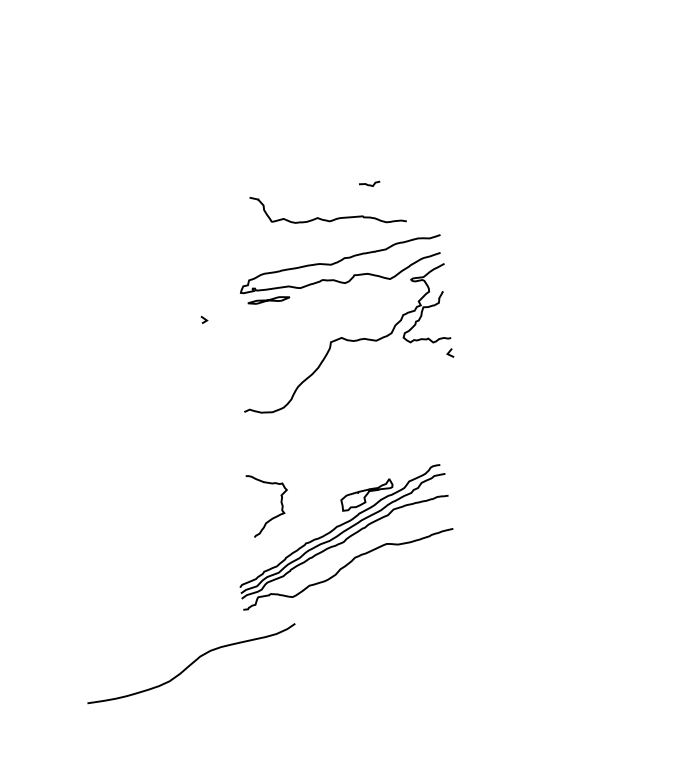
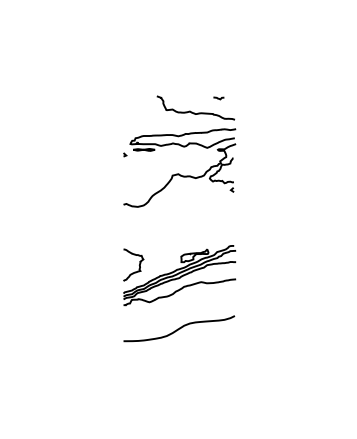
part: (341, 324) -> (179, 167), moved
curve: (279, 503) -> (138, 265), moved
curve: (191, 663) -> (179, 328), moved

